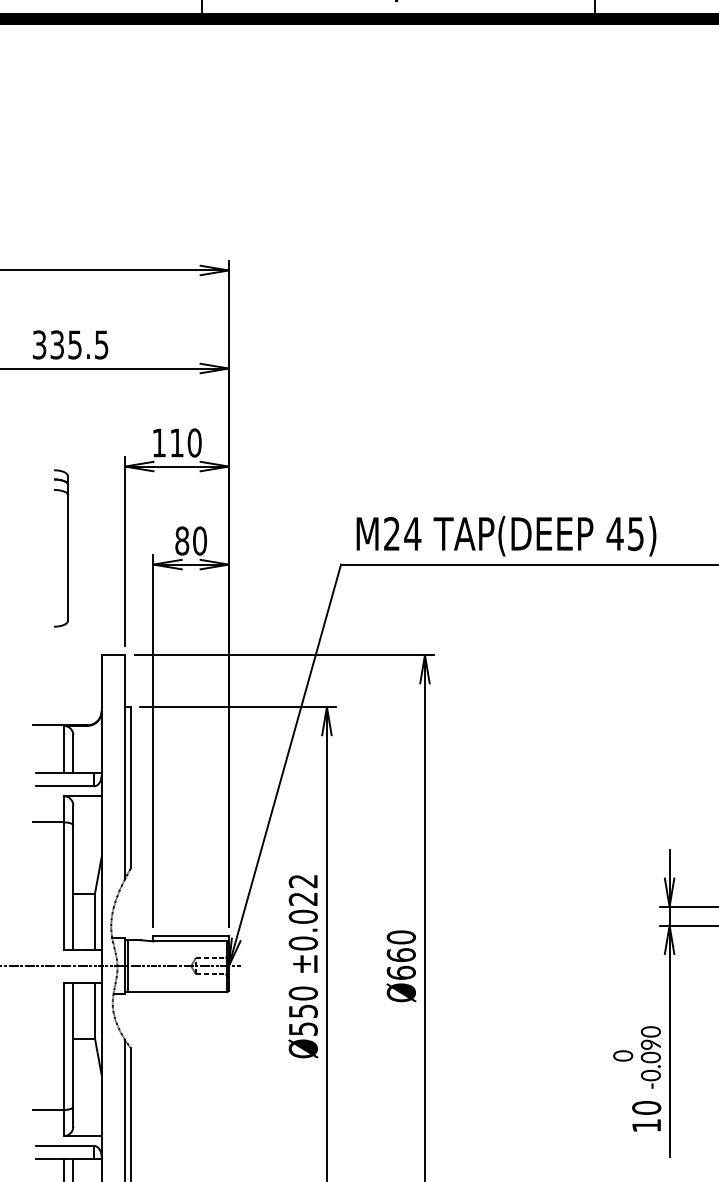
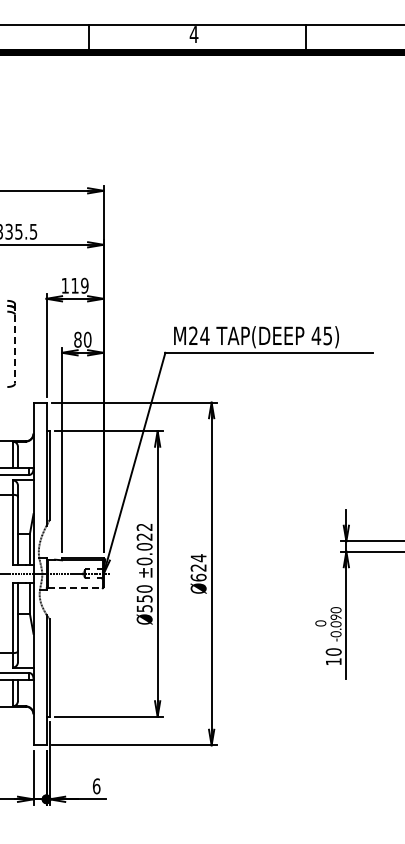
text: (194, 442) -> (84, 285), 110 -> 119
line: (68, 549) -> (15, 344), solid -> dashed
text: (401, 945) -> (198, 562), Ø660 -> Ø624
line: (177, 992) -> (75, 588), solid -> dashed

